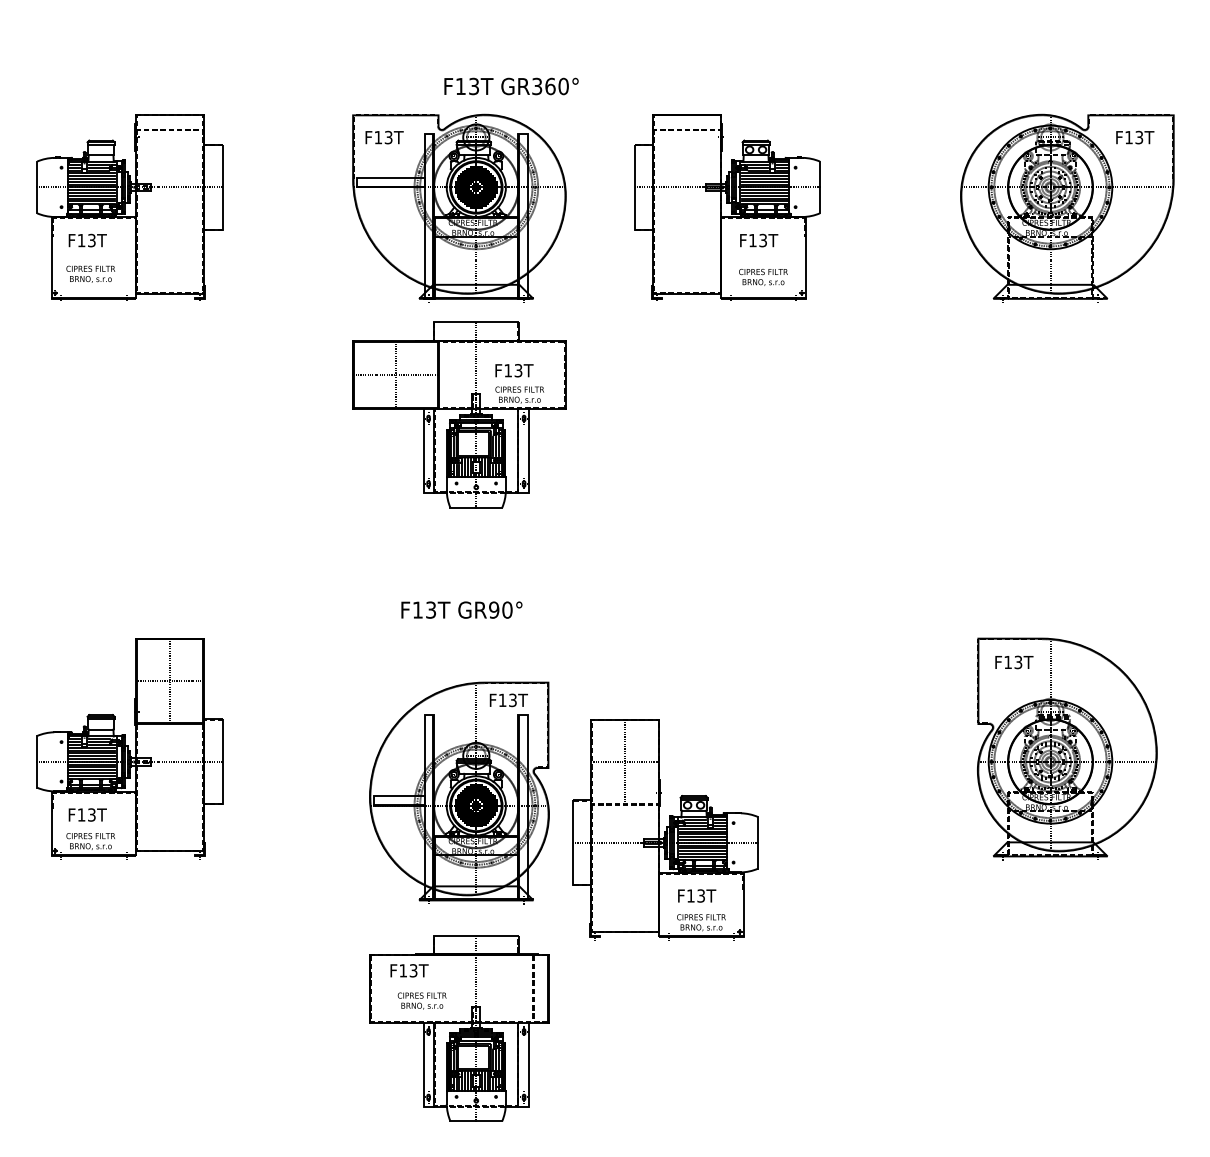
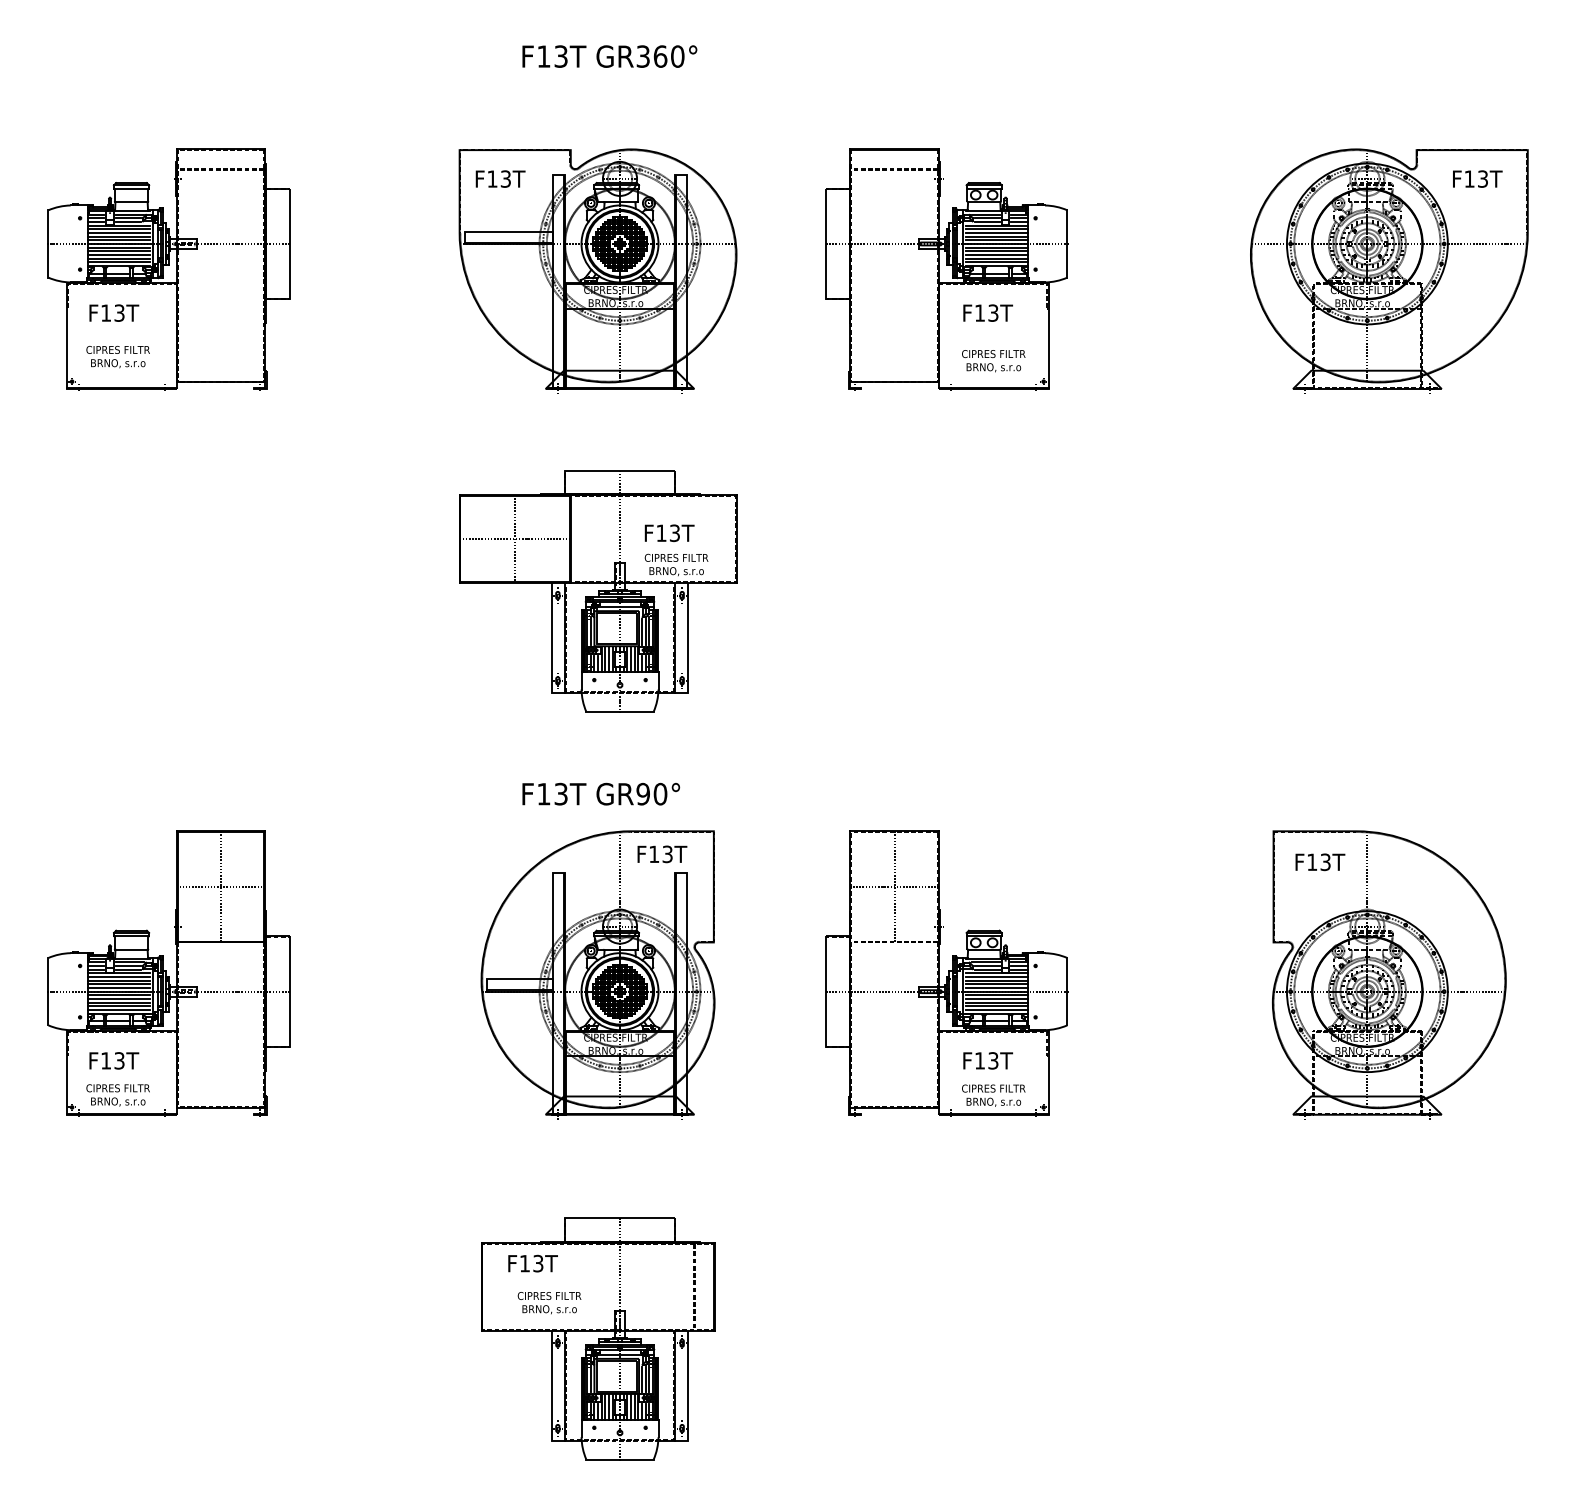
text: (511, 86) -> (609, 56), moved
part: (459, 414) -> (598, 590), moved
part: (459, 792) -> (598, 974), moved
part: (665, 829) -> (946, 974), moved

